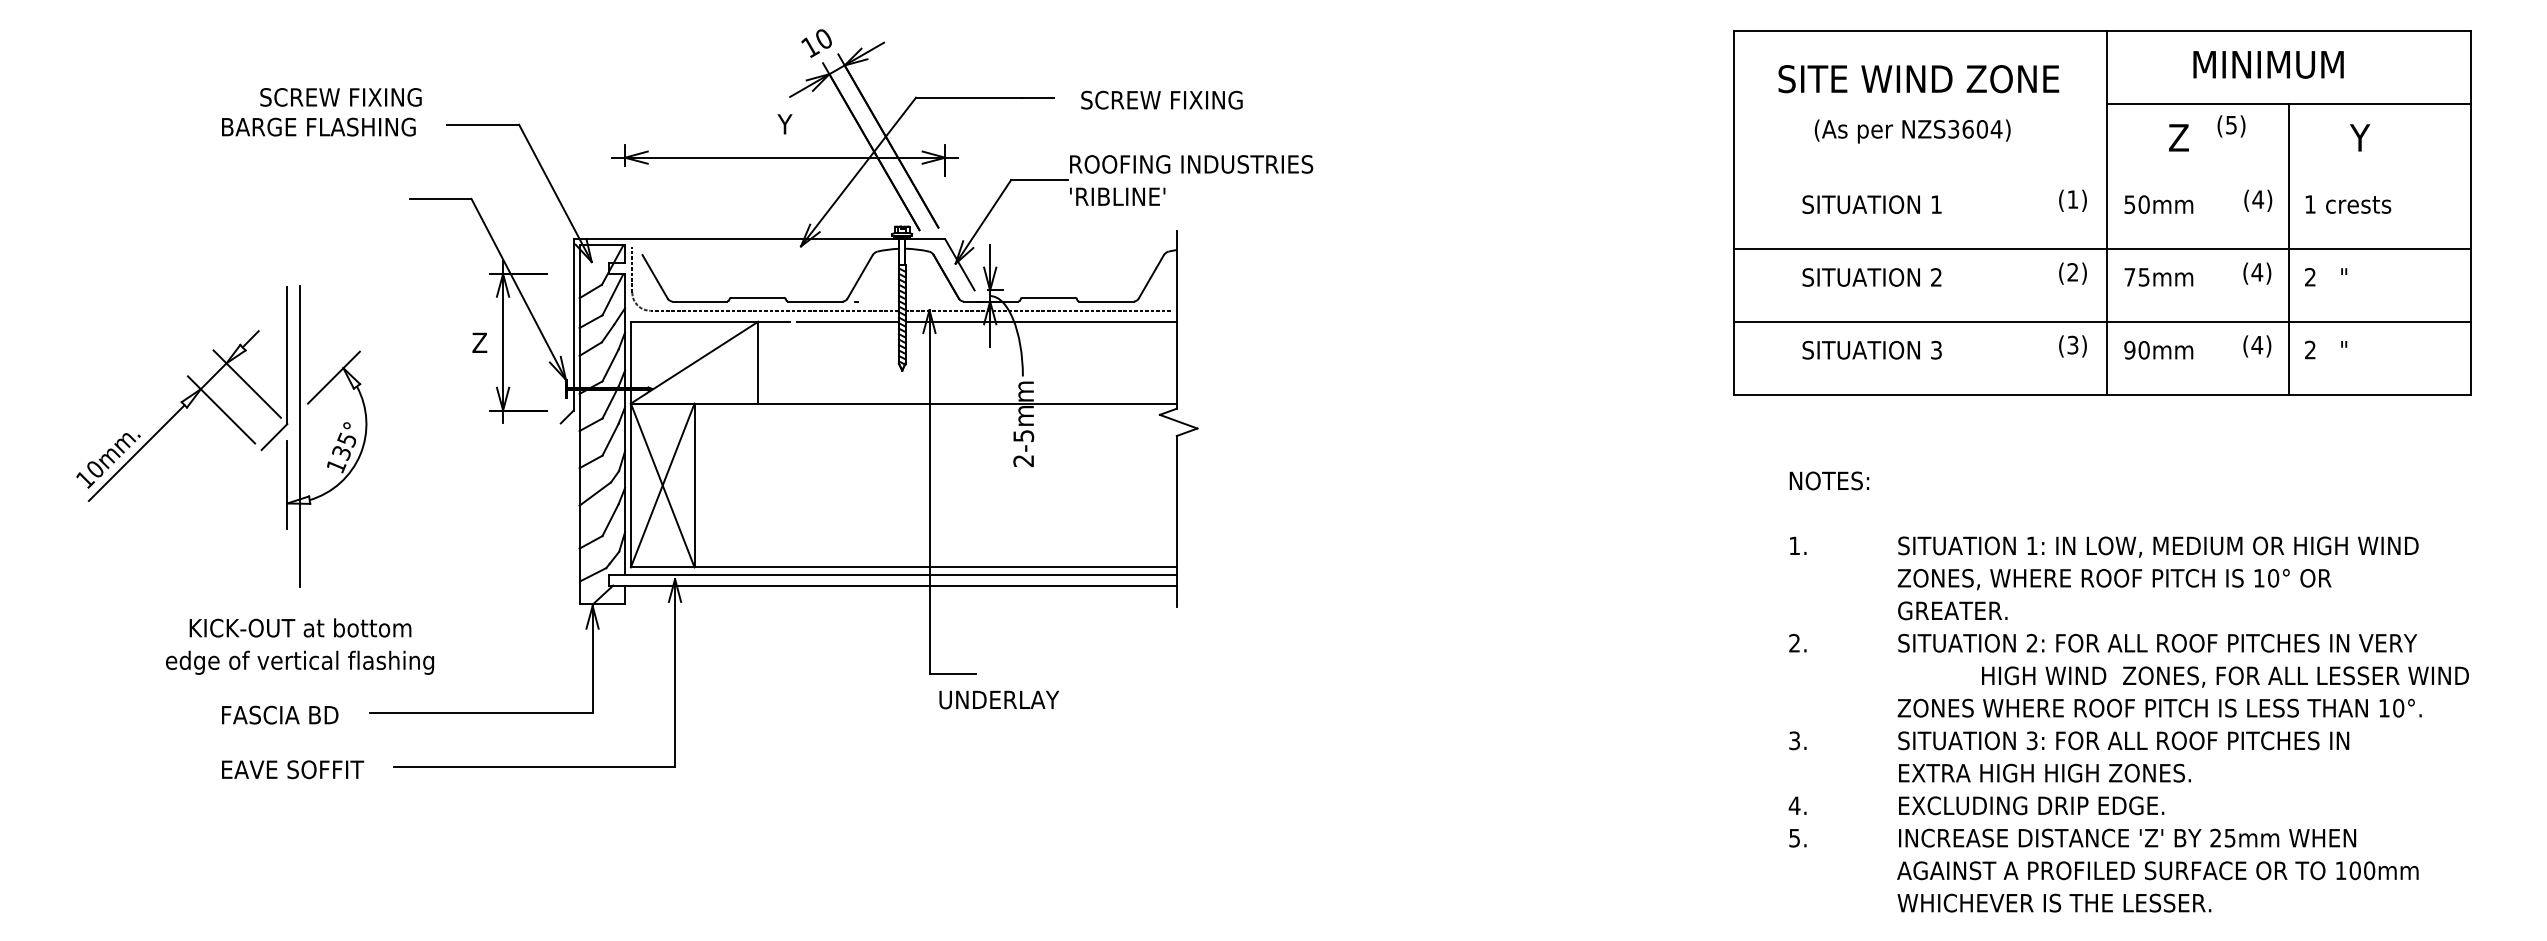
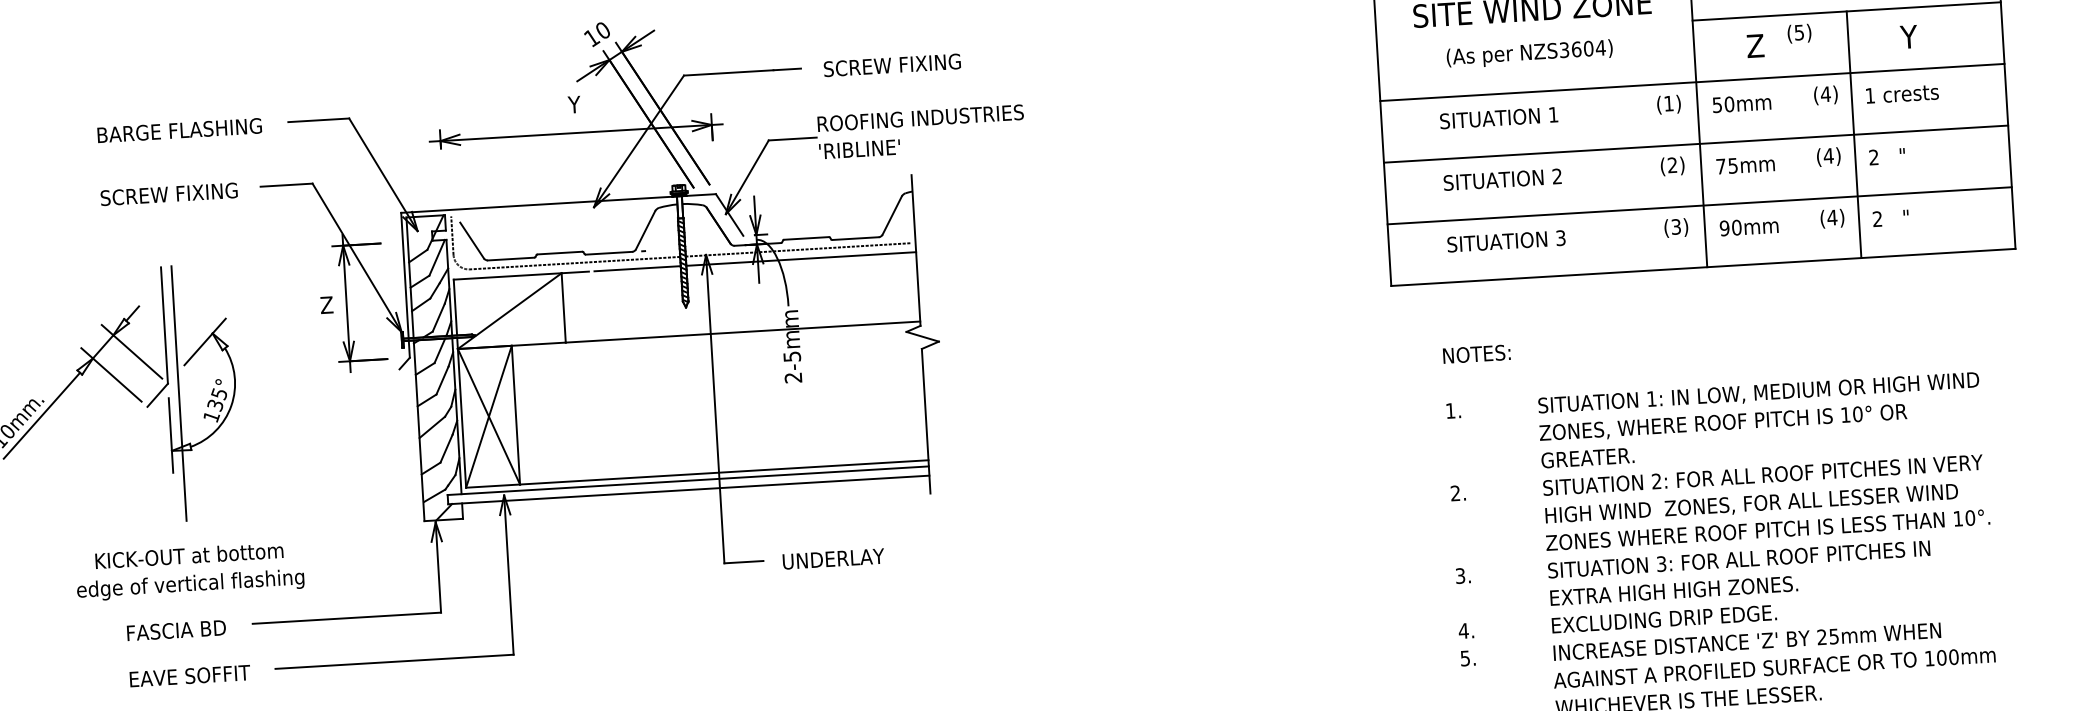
text: (340, 97) -> (168, 194), moved
line: (2101, 176) -> (1691, 82), added
text: (2225, 676) -> (1751, 504), moved
text: (999, 699) -> (833, 558), moved

